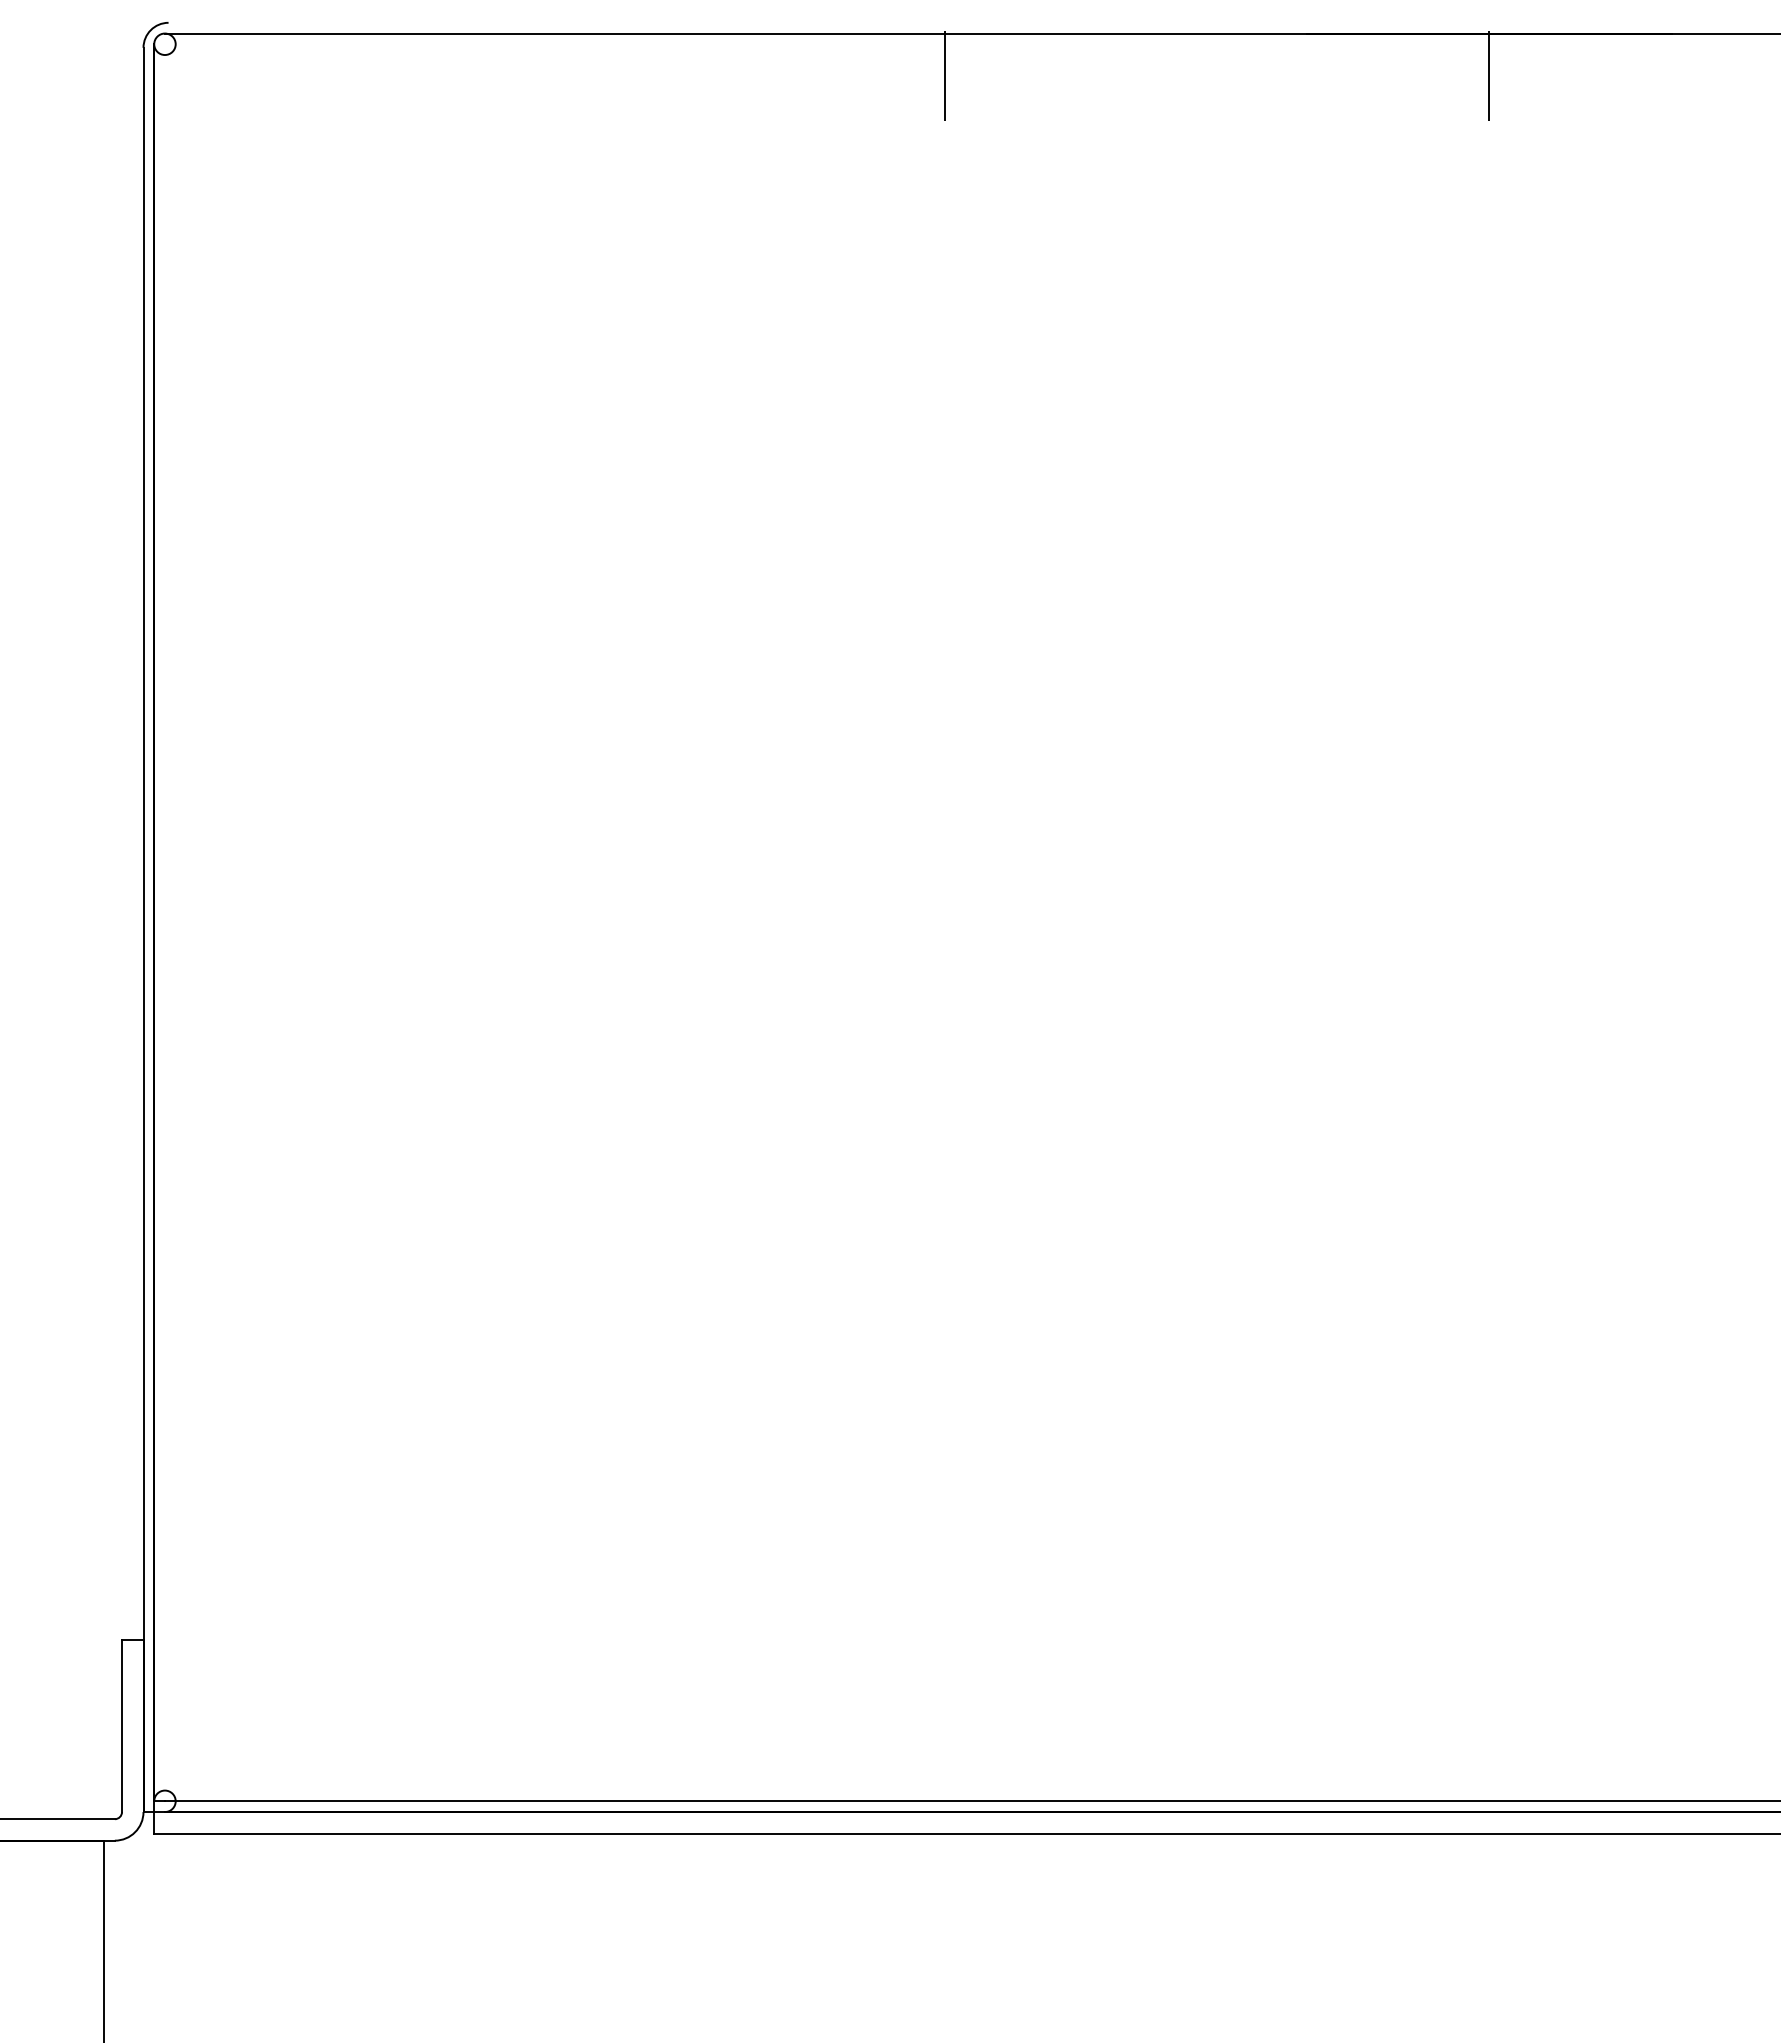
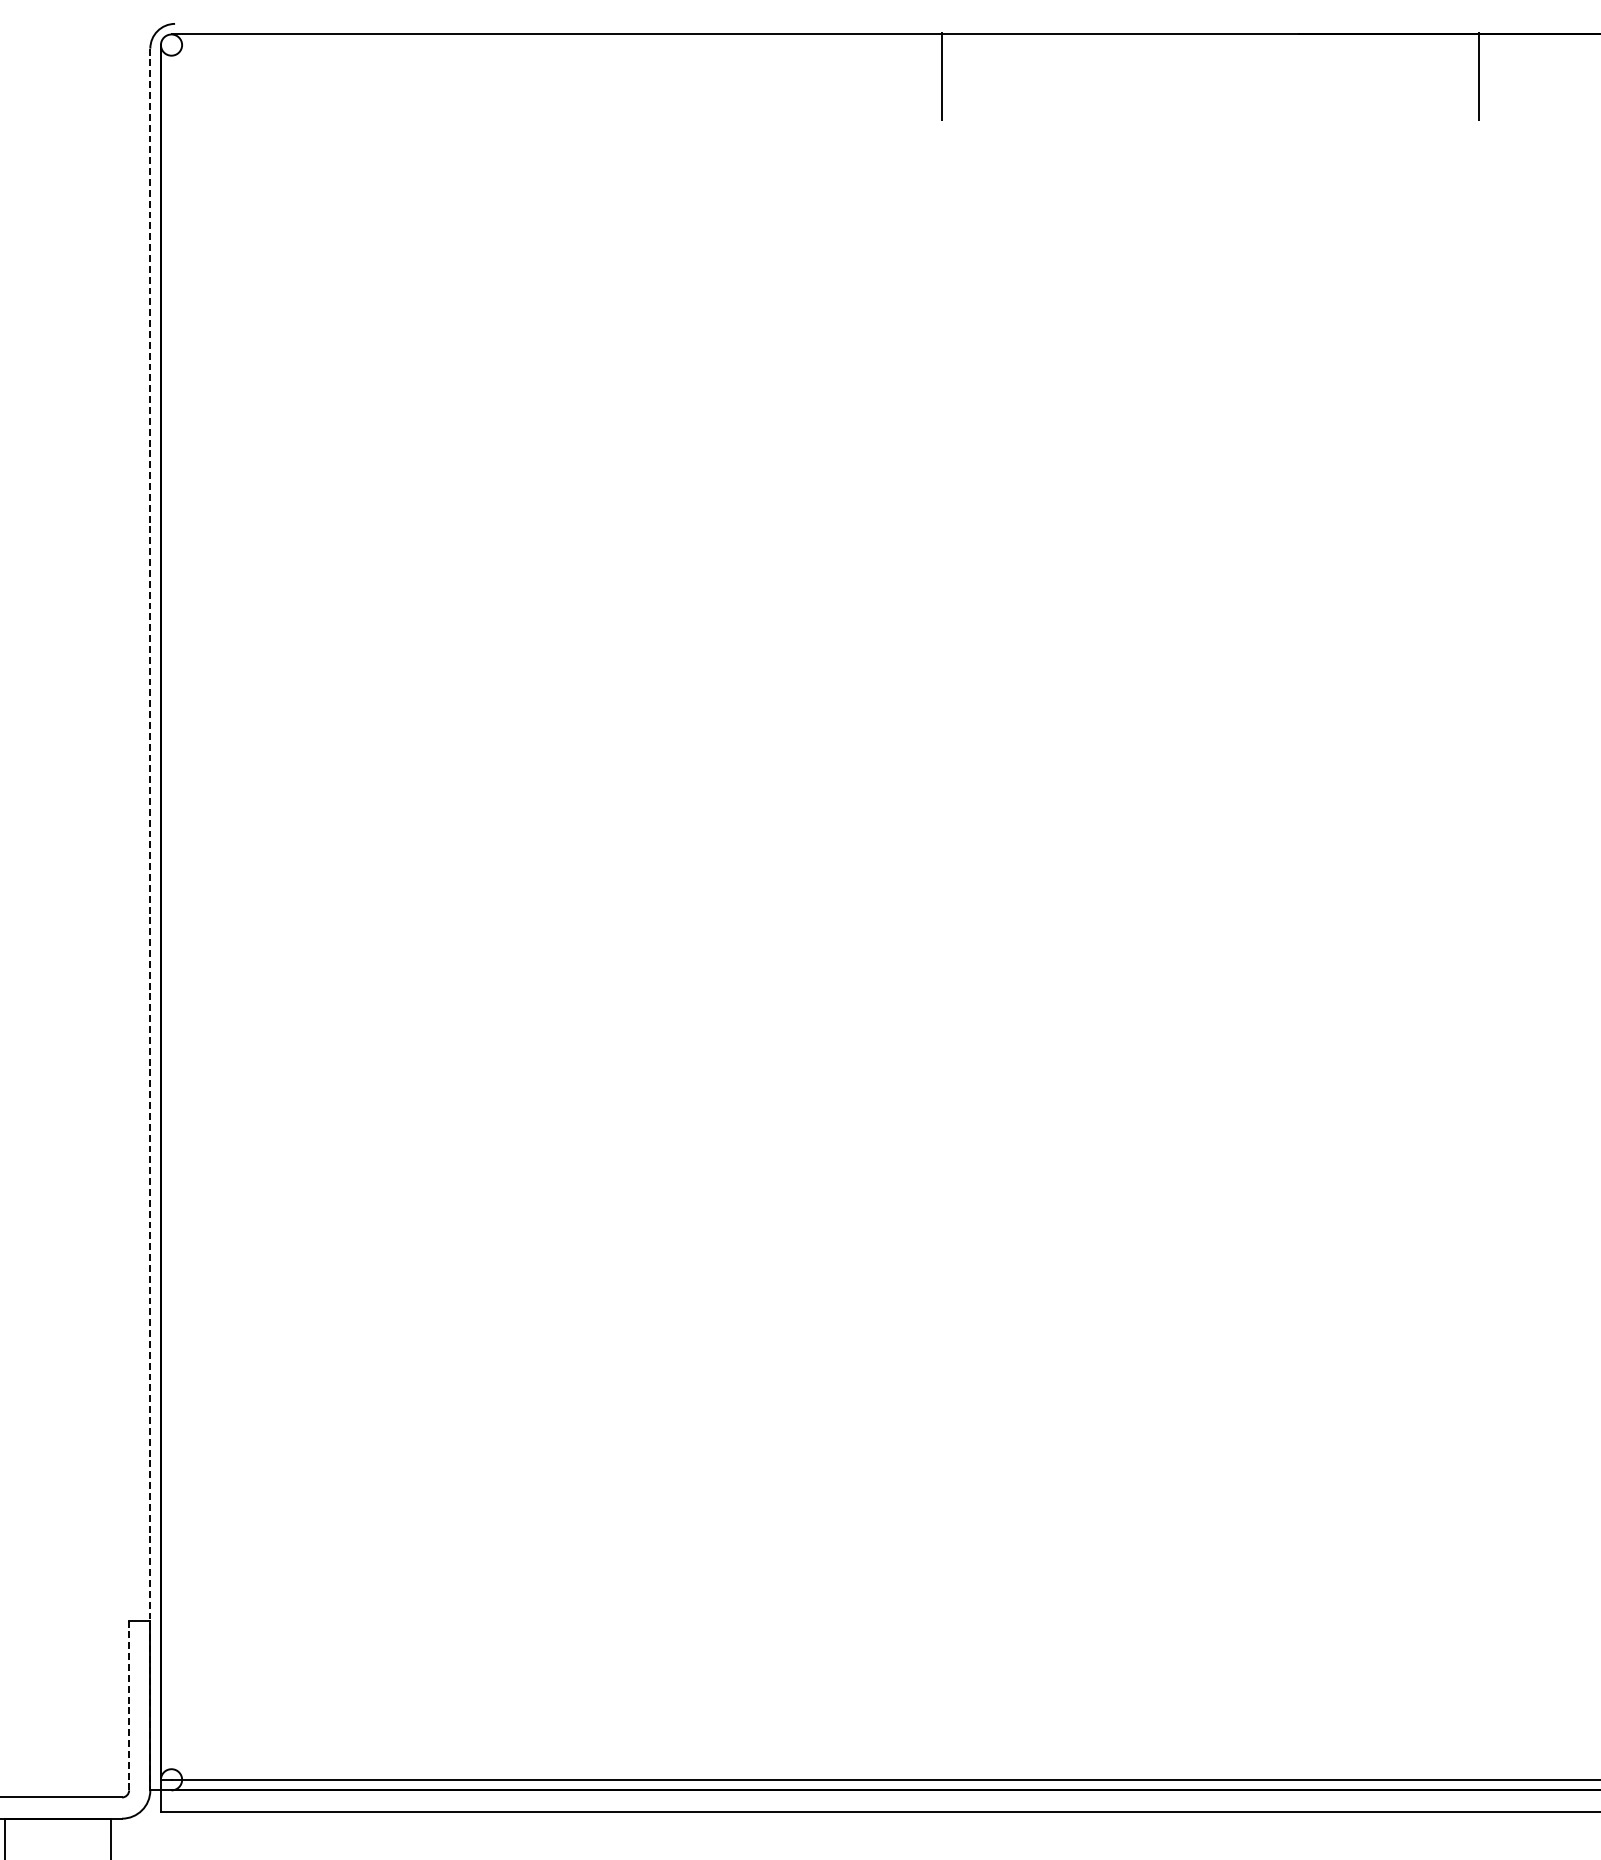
line: (143, 930) -> (150, 920), solid -> dashed
line: (122, 1726) -> (129, 1705), solid -> dashed

